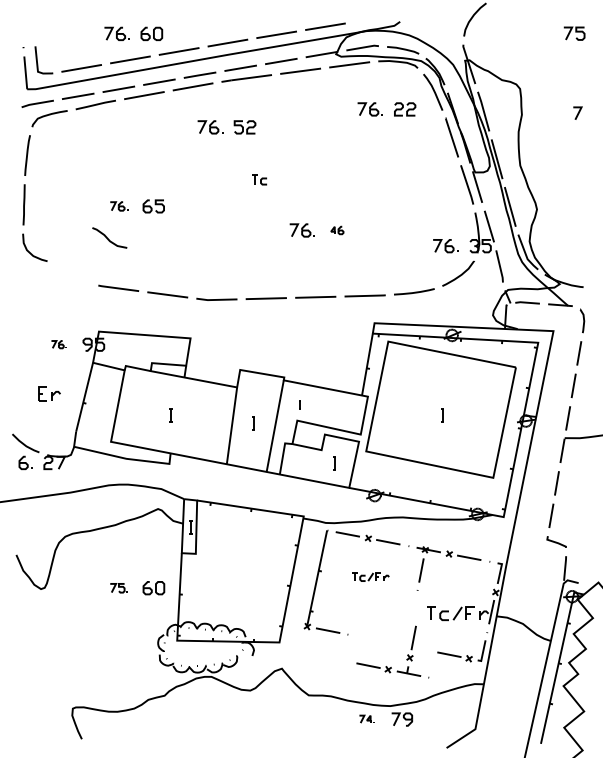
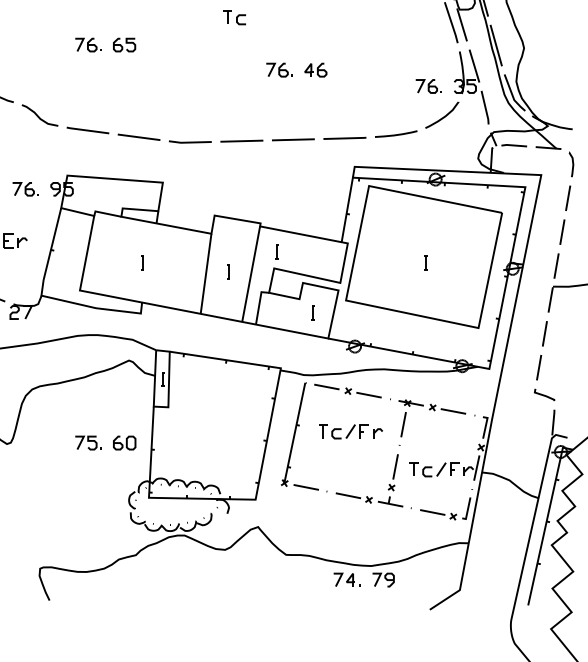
part: (259, 179) -> (234, 17), size x1.43
part: (118, 206) -> (87, 45), size x1.43
part: (337, 230) -> (316, 70), size x1.67
curve: (108, 238) -> (38, 116), moved
part: (58, 344) -> (25, 189), size x1.67
part: (299, 404) -> (276, 251), size x1.67
part: (370, 576) -> (350, 430), size x1.67
part: (118, 588) -> (87, 443), size x1.43
part: (407, 654) -> (389, 484), moved
part: (366, 718) -> (346, 578), size x1.67

